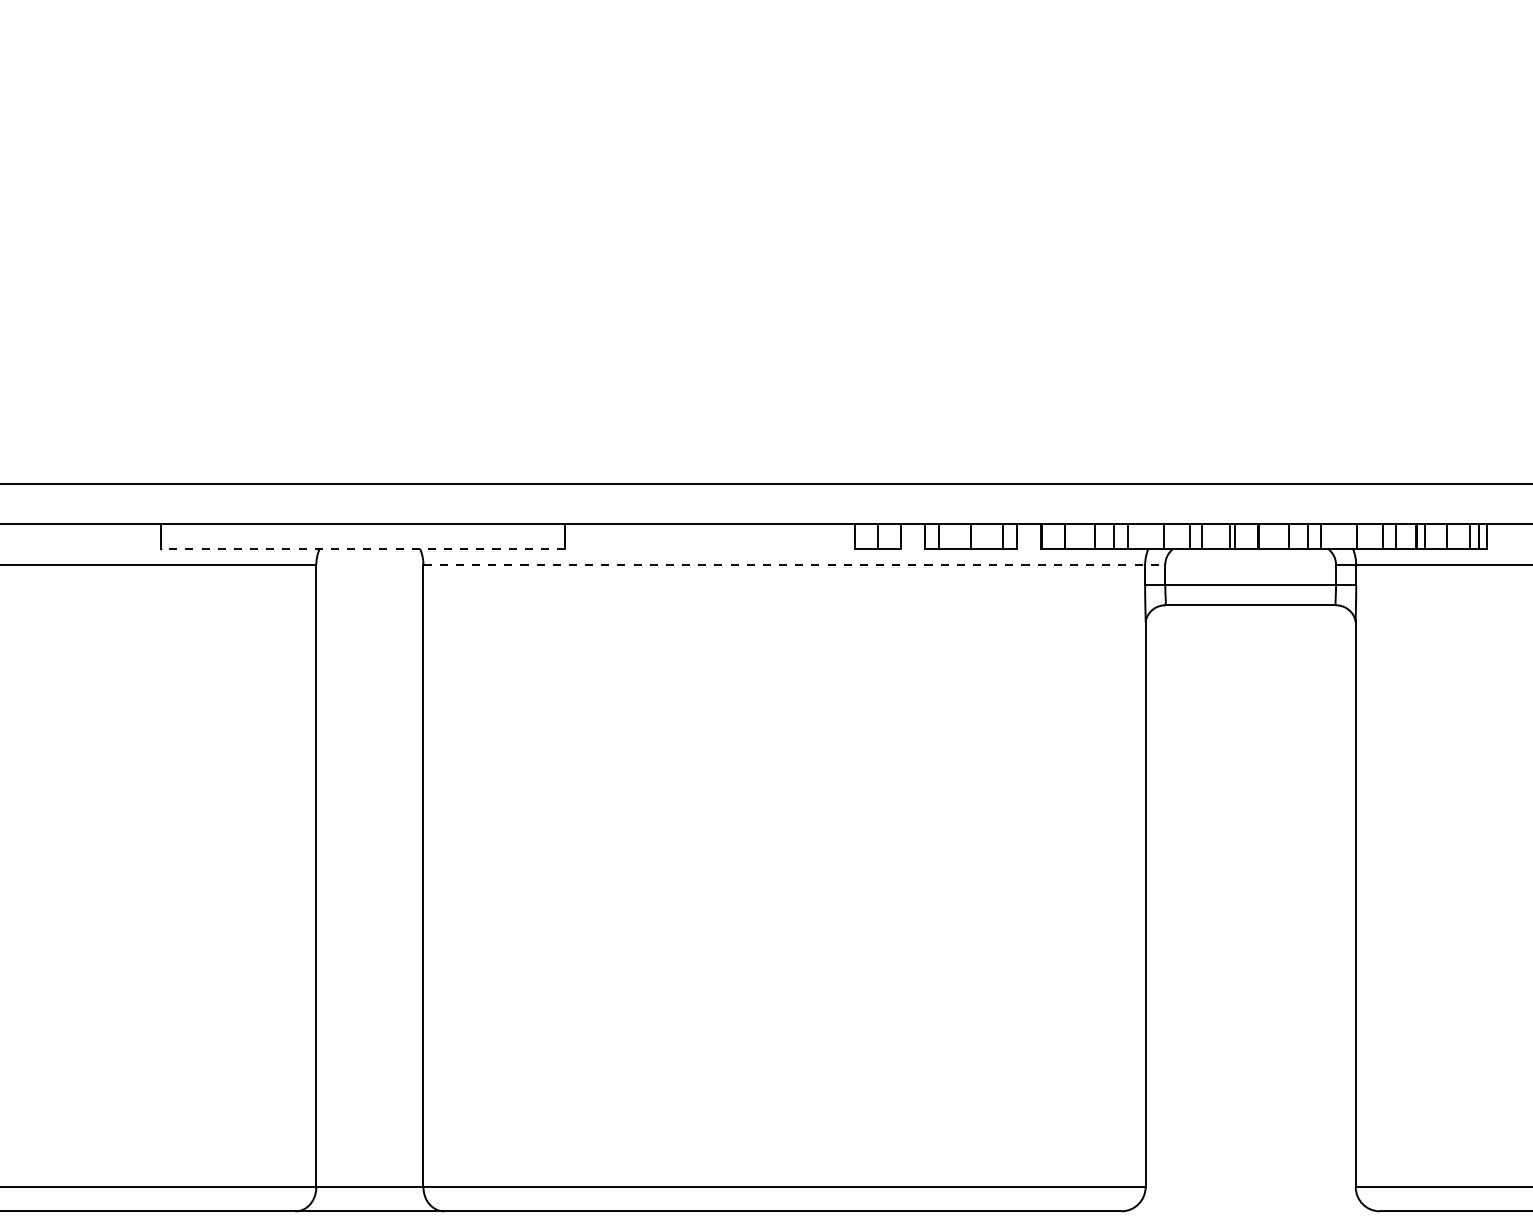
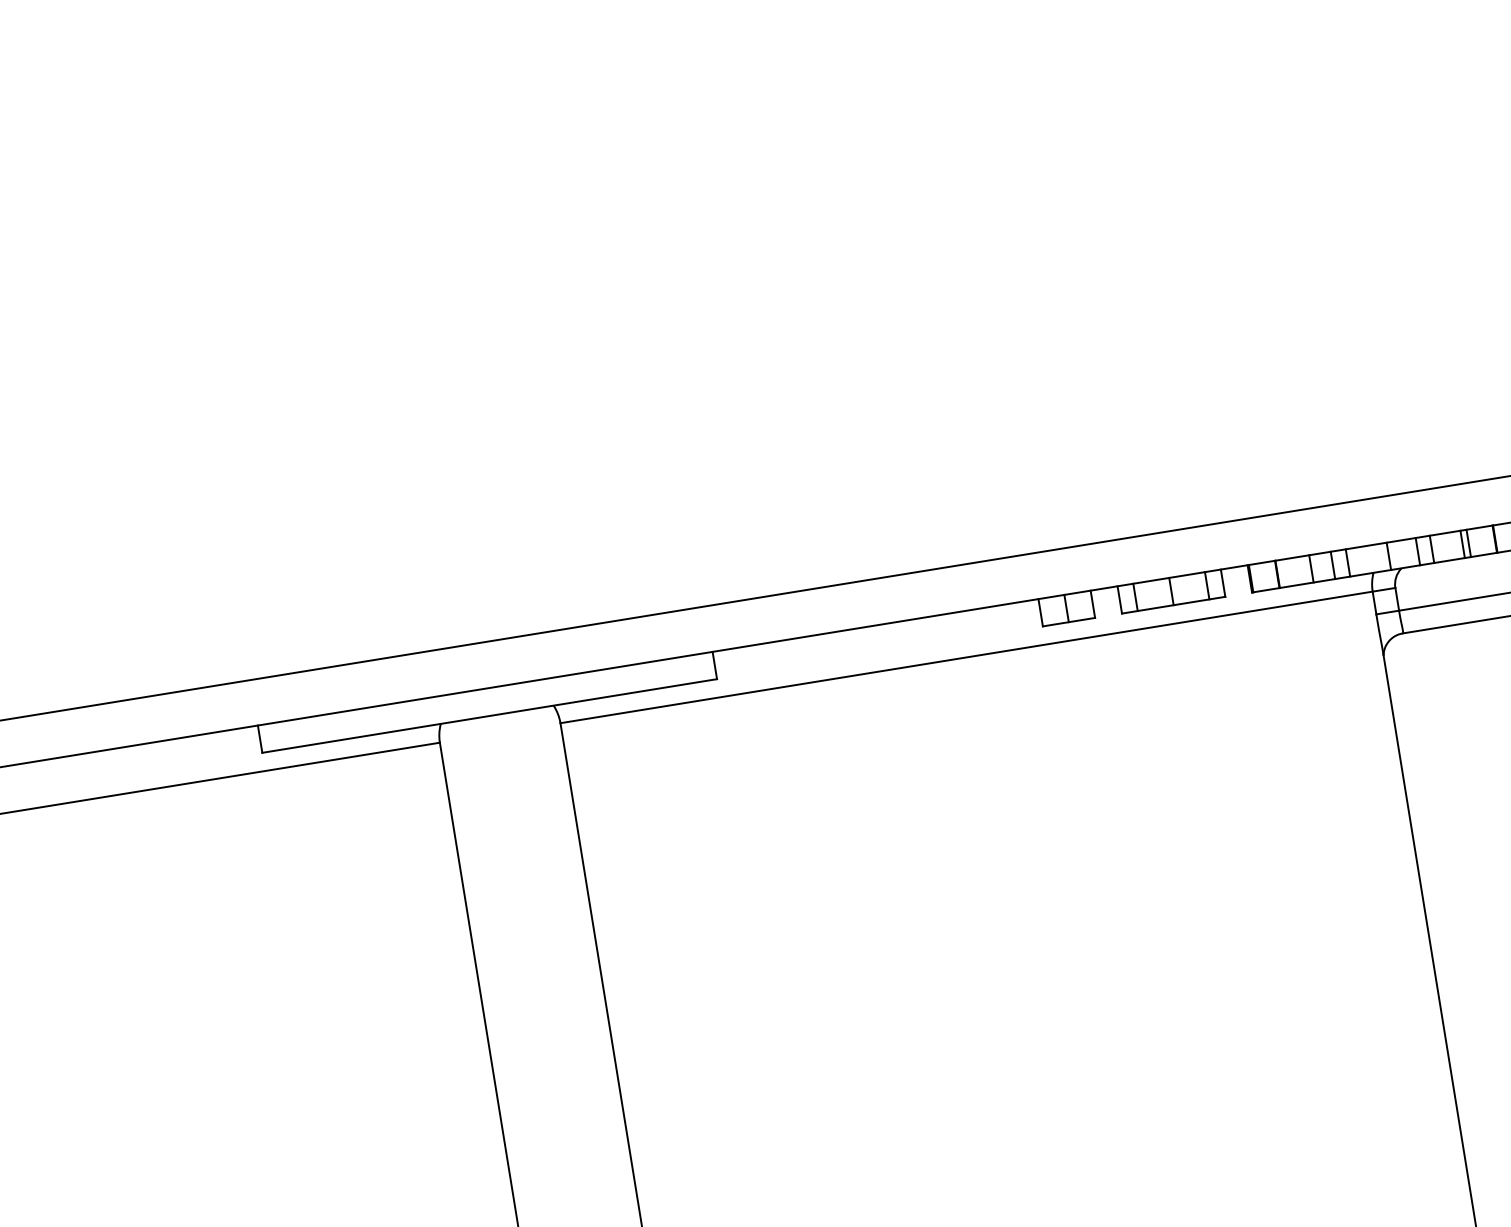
line: (362, 548) -> (488, 715), dashed -> solid
line: (794, 564) -> (977, 655), dashed -> solid

